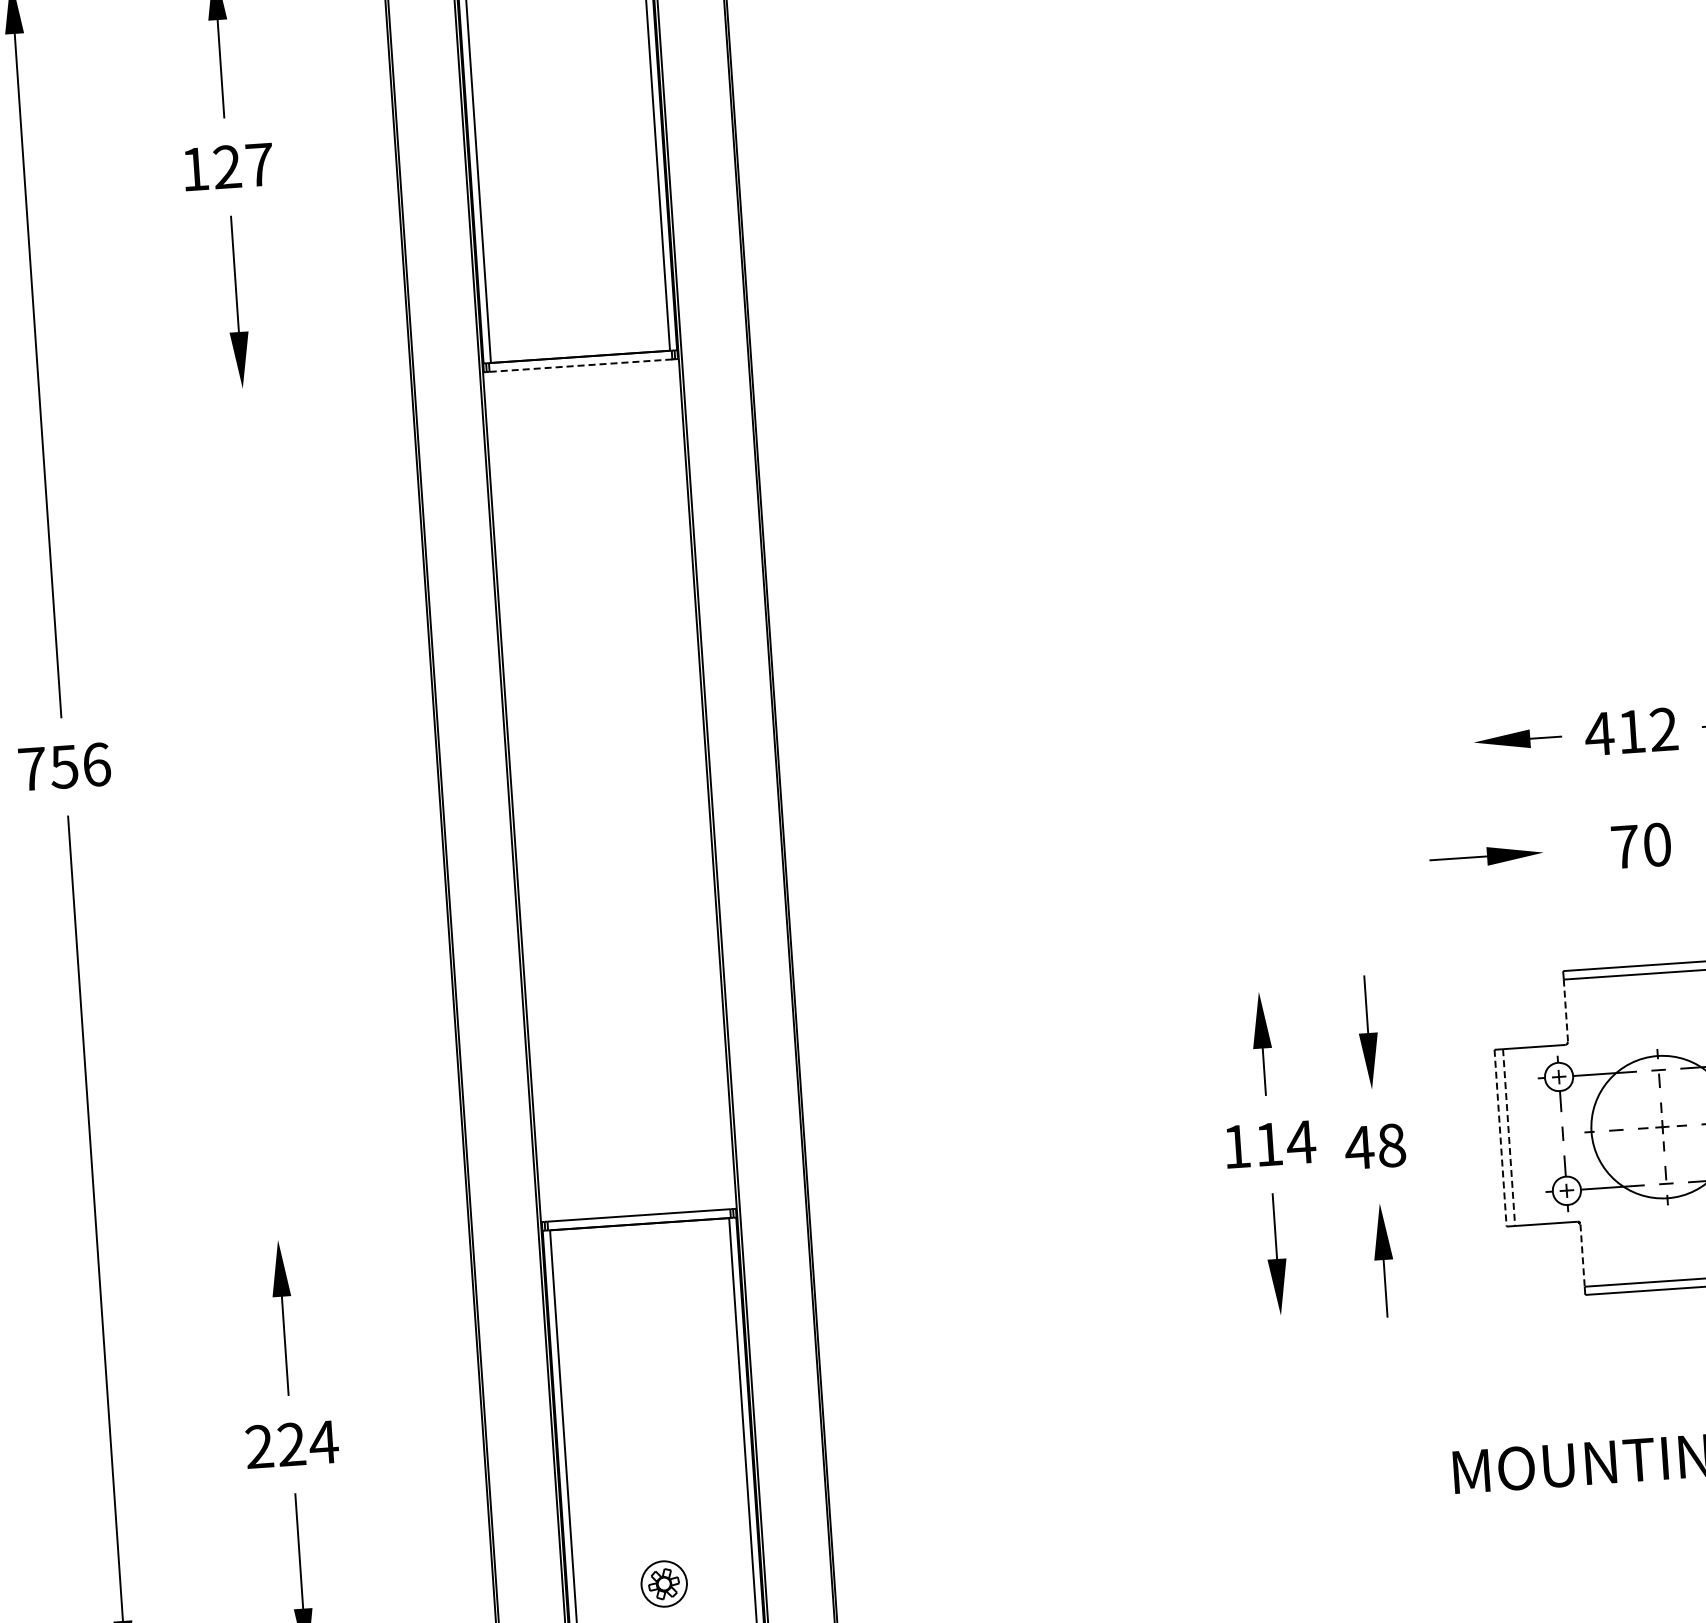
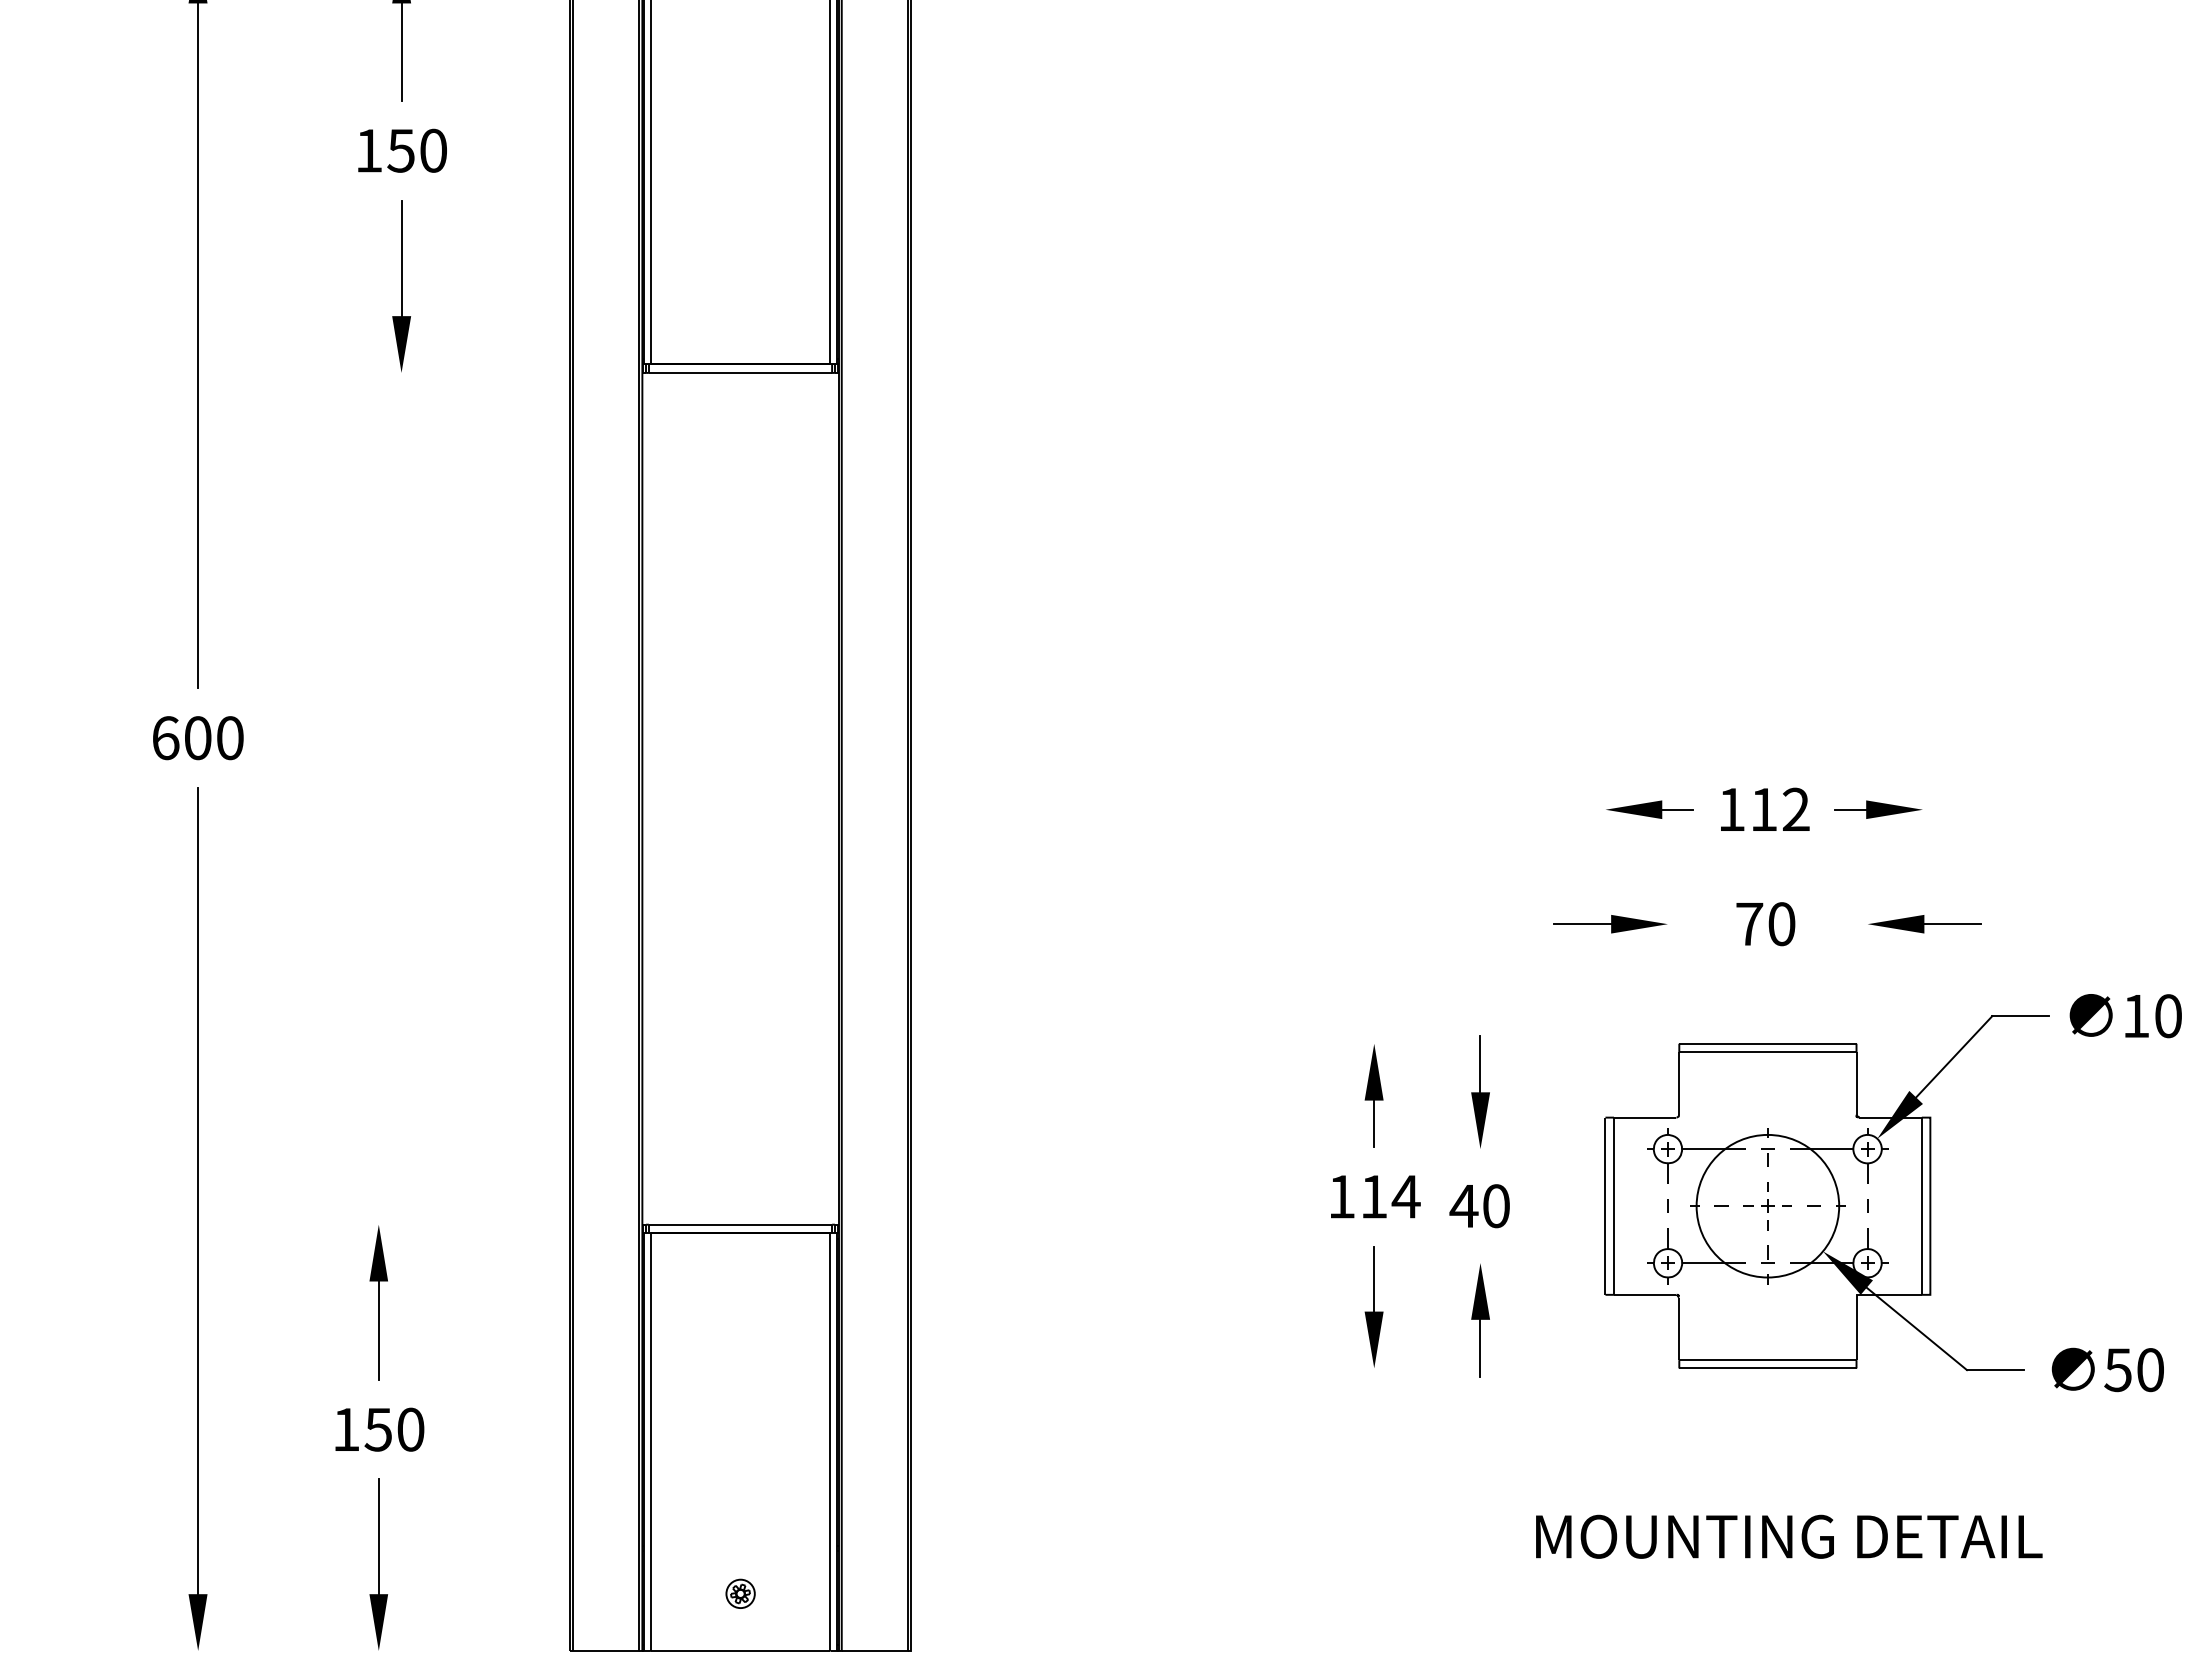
text: (243, 165) -> (417, 150), 127 -> 150
line: (580, 365) -> (740, 372), dashed -> solid
text: (1599, 733) -> (1731, 809), 412 -> 112
text: (64, 767) -> (197, 738), 756 -> 600
line: (1566, 1011) -> (1679, 1084), dashed -> solid
line: (1508, 1137) -> (1613, 1206), dashed -> solid
line: (1500, 1138) -> (1605, 1206), dashed -> solid
text: (1391, 1144) -> (1496, 1205), 48 -> 40
line: (1582, 1256) -> (1679, 1329), dashed -> solid
text: (292, 1444) -> (379, 1429), 224 -> 150
part: (663, 1583) -> (740, 1593), size x0.62

